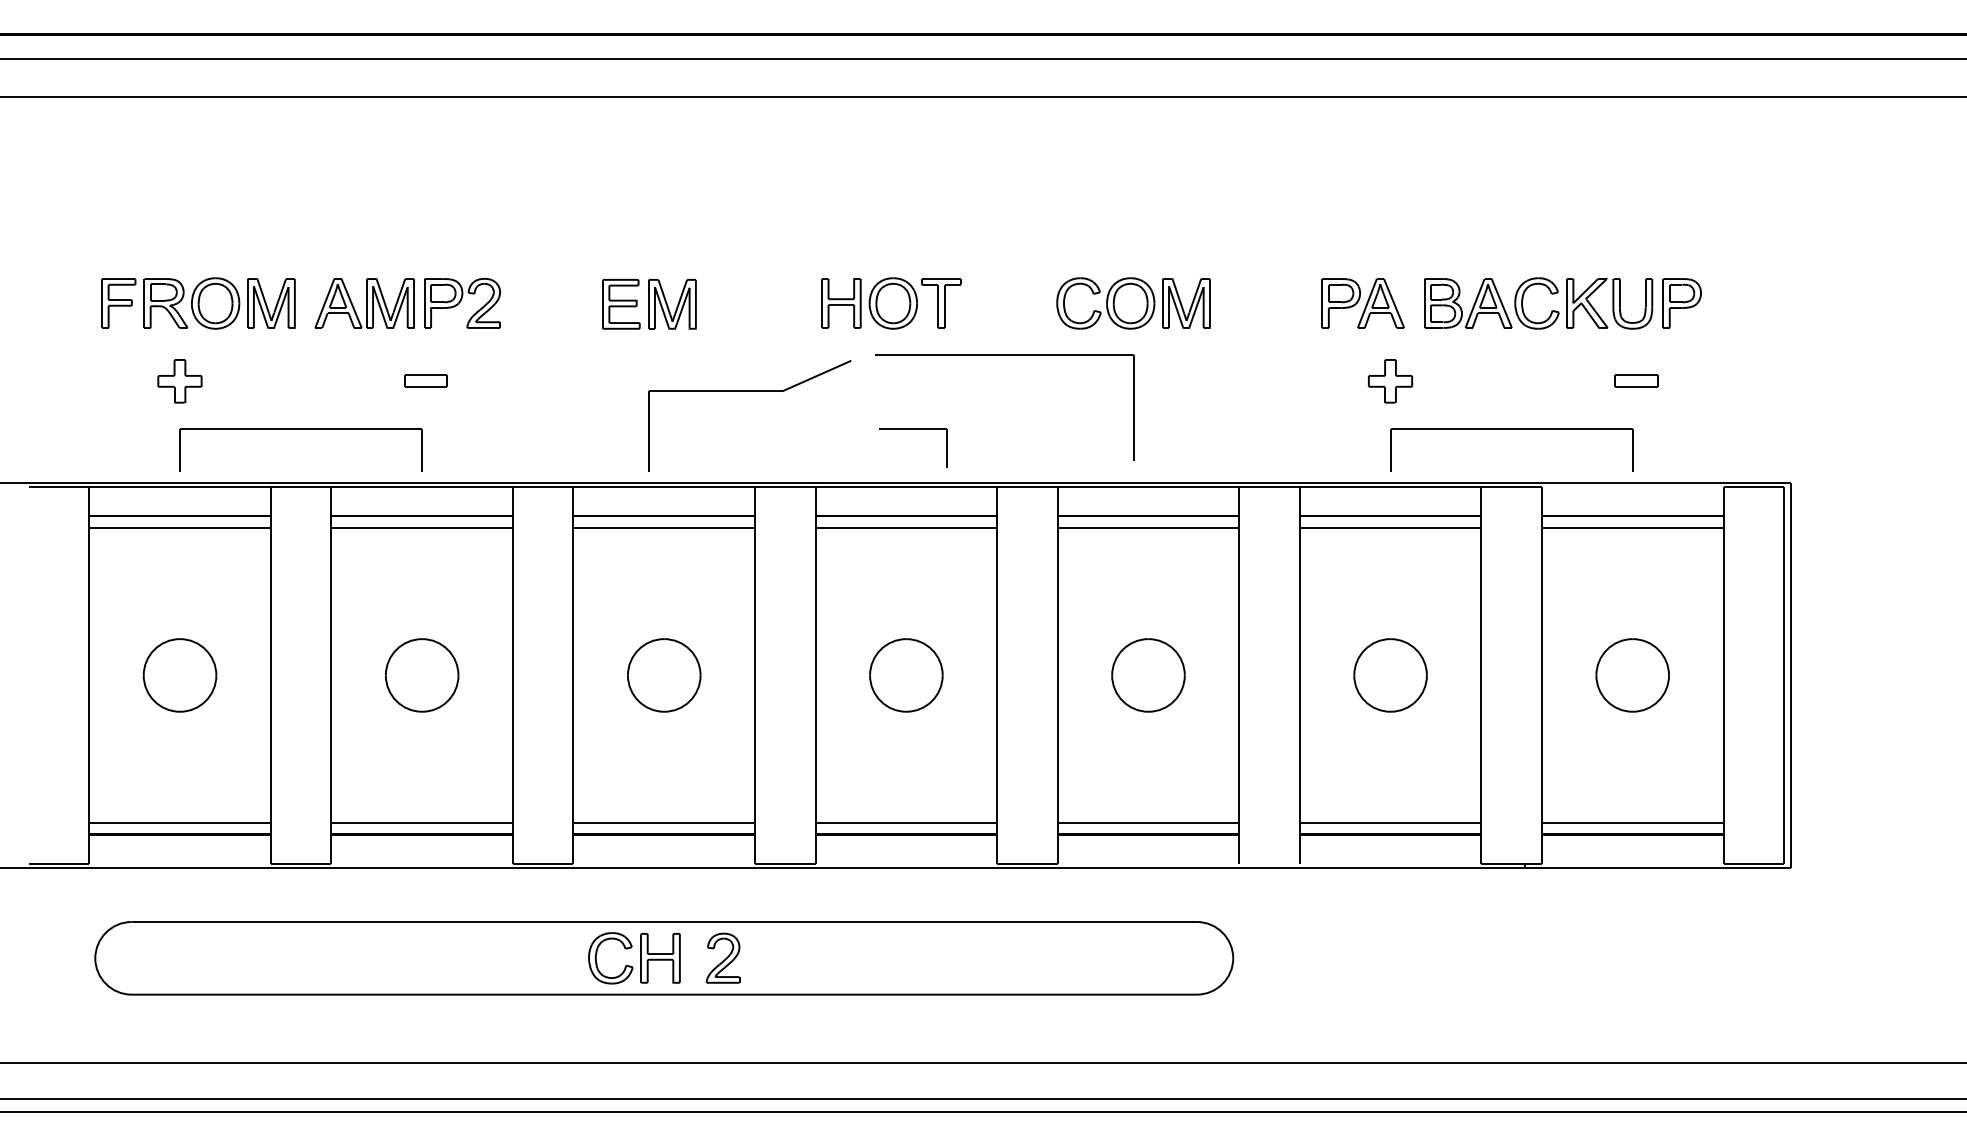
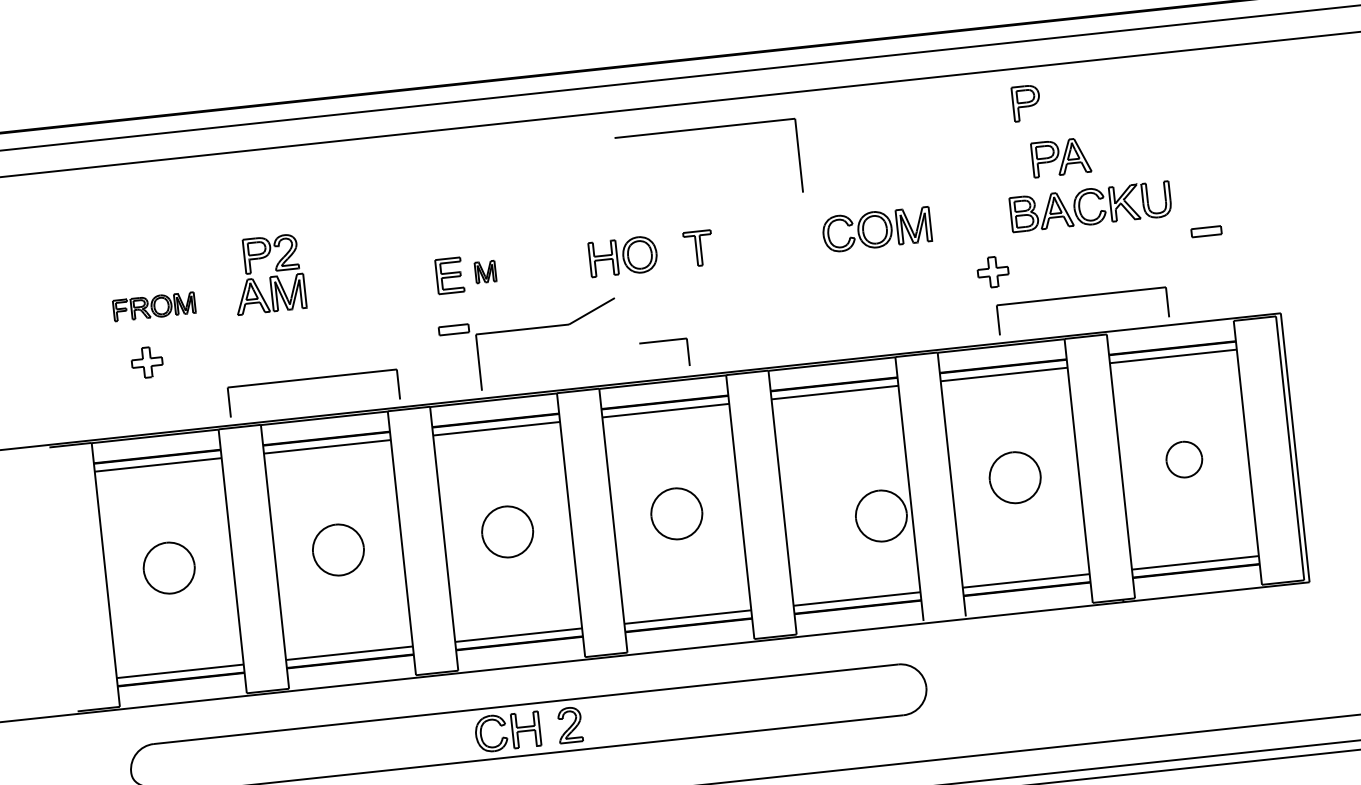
part: (198, 303) -> (154, 306), size x0.6
part: (462, 303) -> (271, 254), moved
part: (941, 303) -> (698, 248), moved
part: (1133, 303) -> (876, 229), moved
part: (1362, 303) -> (1060, 157), moved
part: (1681, 303) -> (1026, 103), moved
part: (672, 304) -> (485, 272), size x0.6
part: (1004, 355) -> (705, 128), moved
part: (425, 380) -> (453, 329), moved
part: (1636, 380) -> (1206, 231), moved
part: (300, 429) -> (311, 379), moved
part: (1148, 675) -> (881, 516), moved
part: (1632, 675) -> (1184, 459), size x0.7

